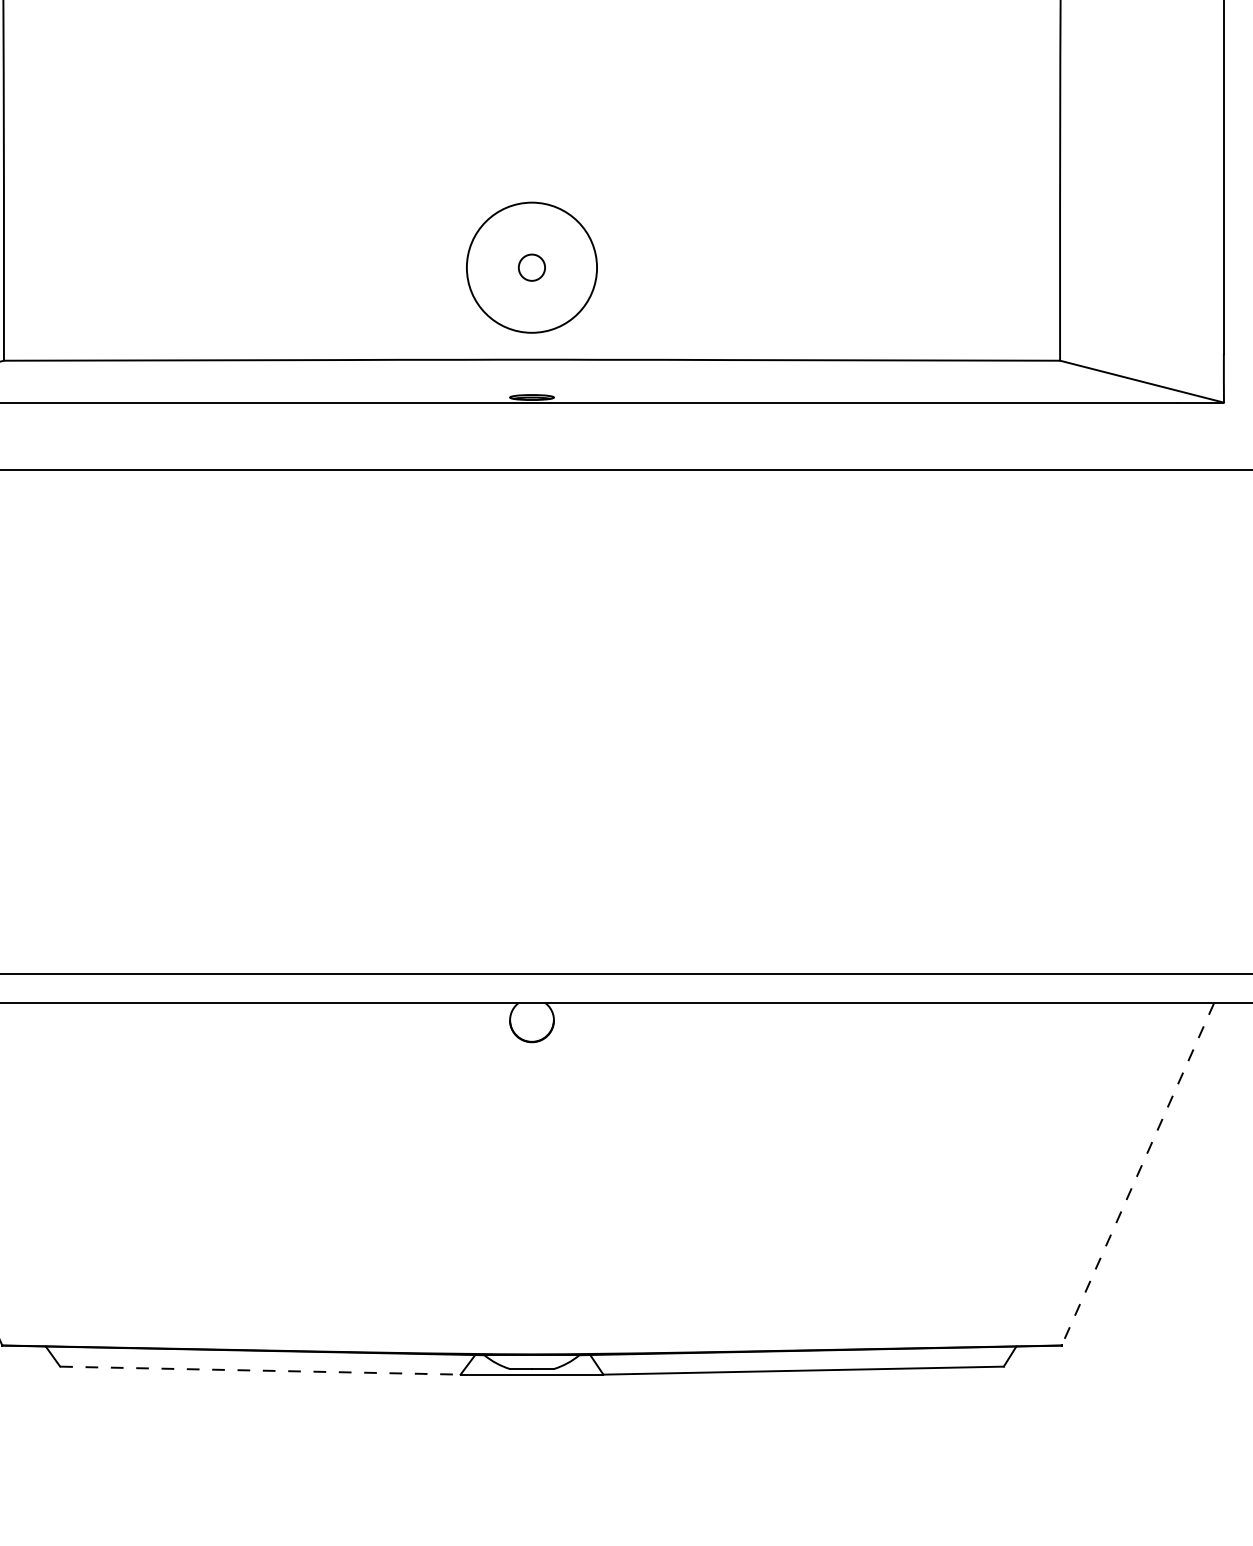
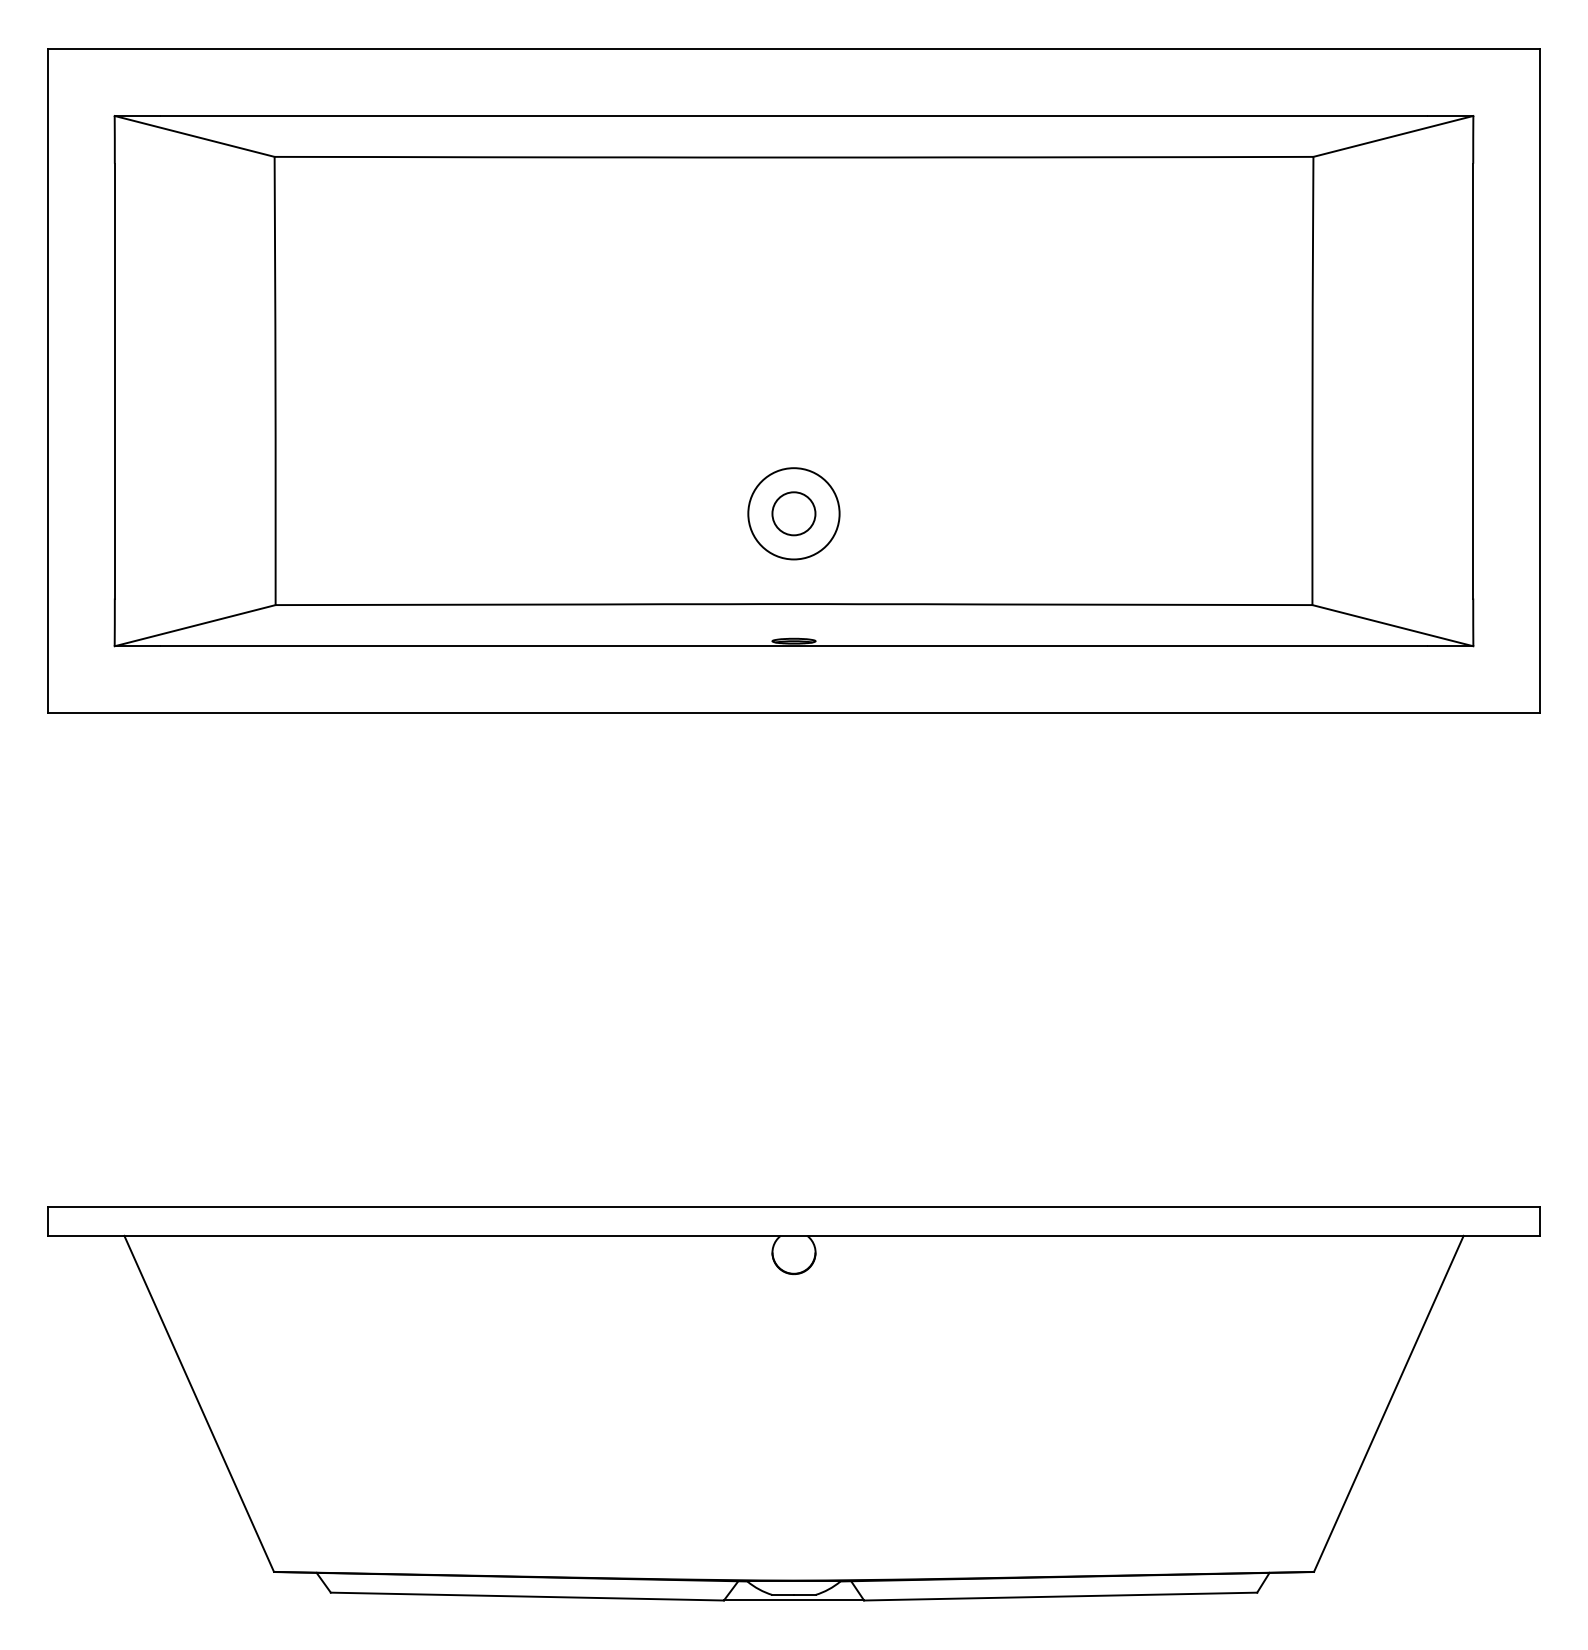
circle: (531, 267) -> (793, 513), size x0.71
circle: (531, 267) -> (793, 513), size x1.67
line: (1137, 1173) -> (1388, 1403), dashed -> solid
line: (260, 1370) -> (527, 1596), dashed -> solid

